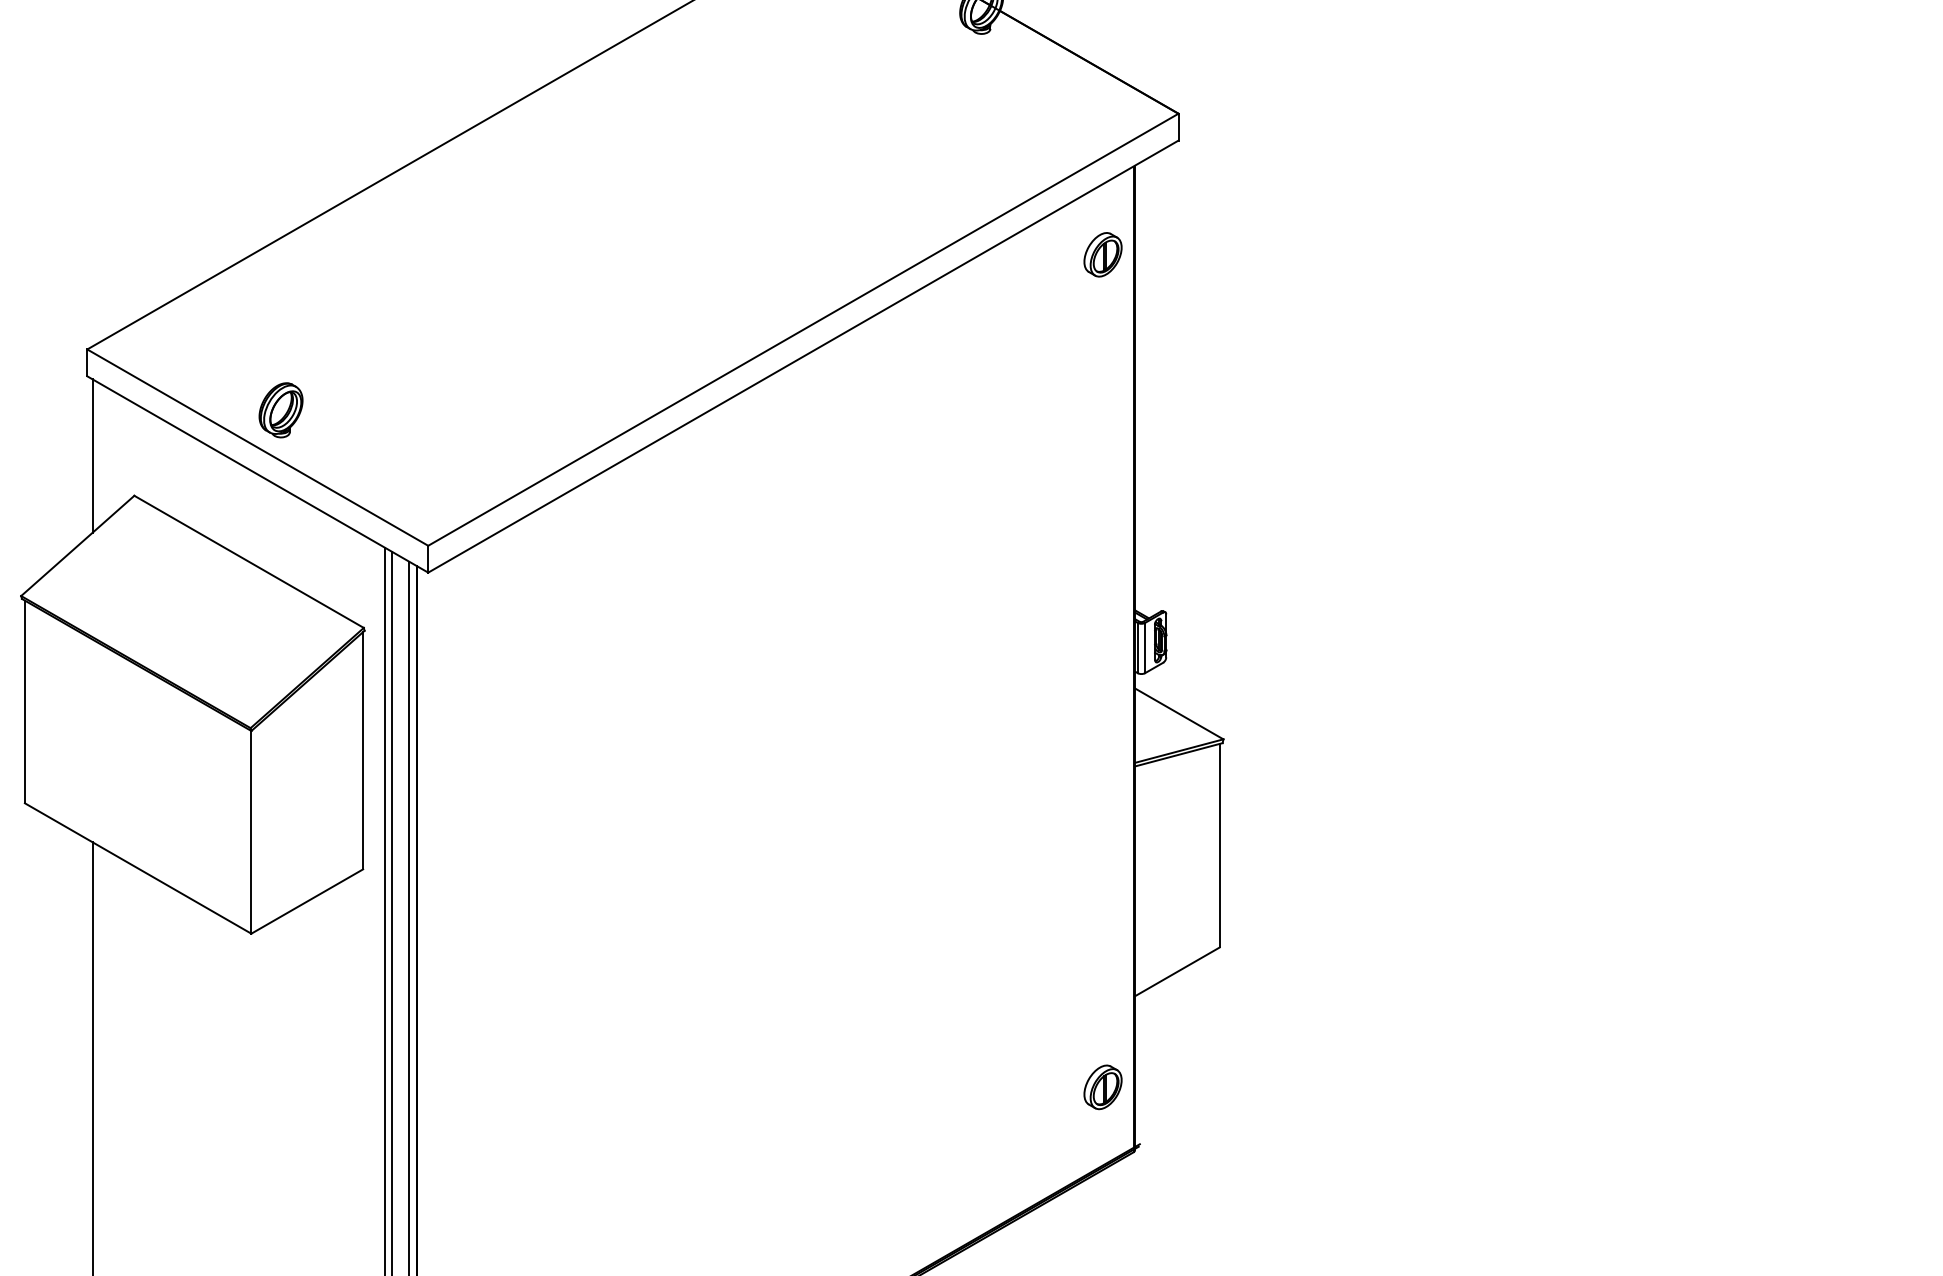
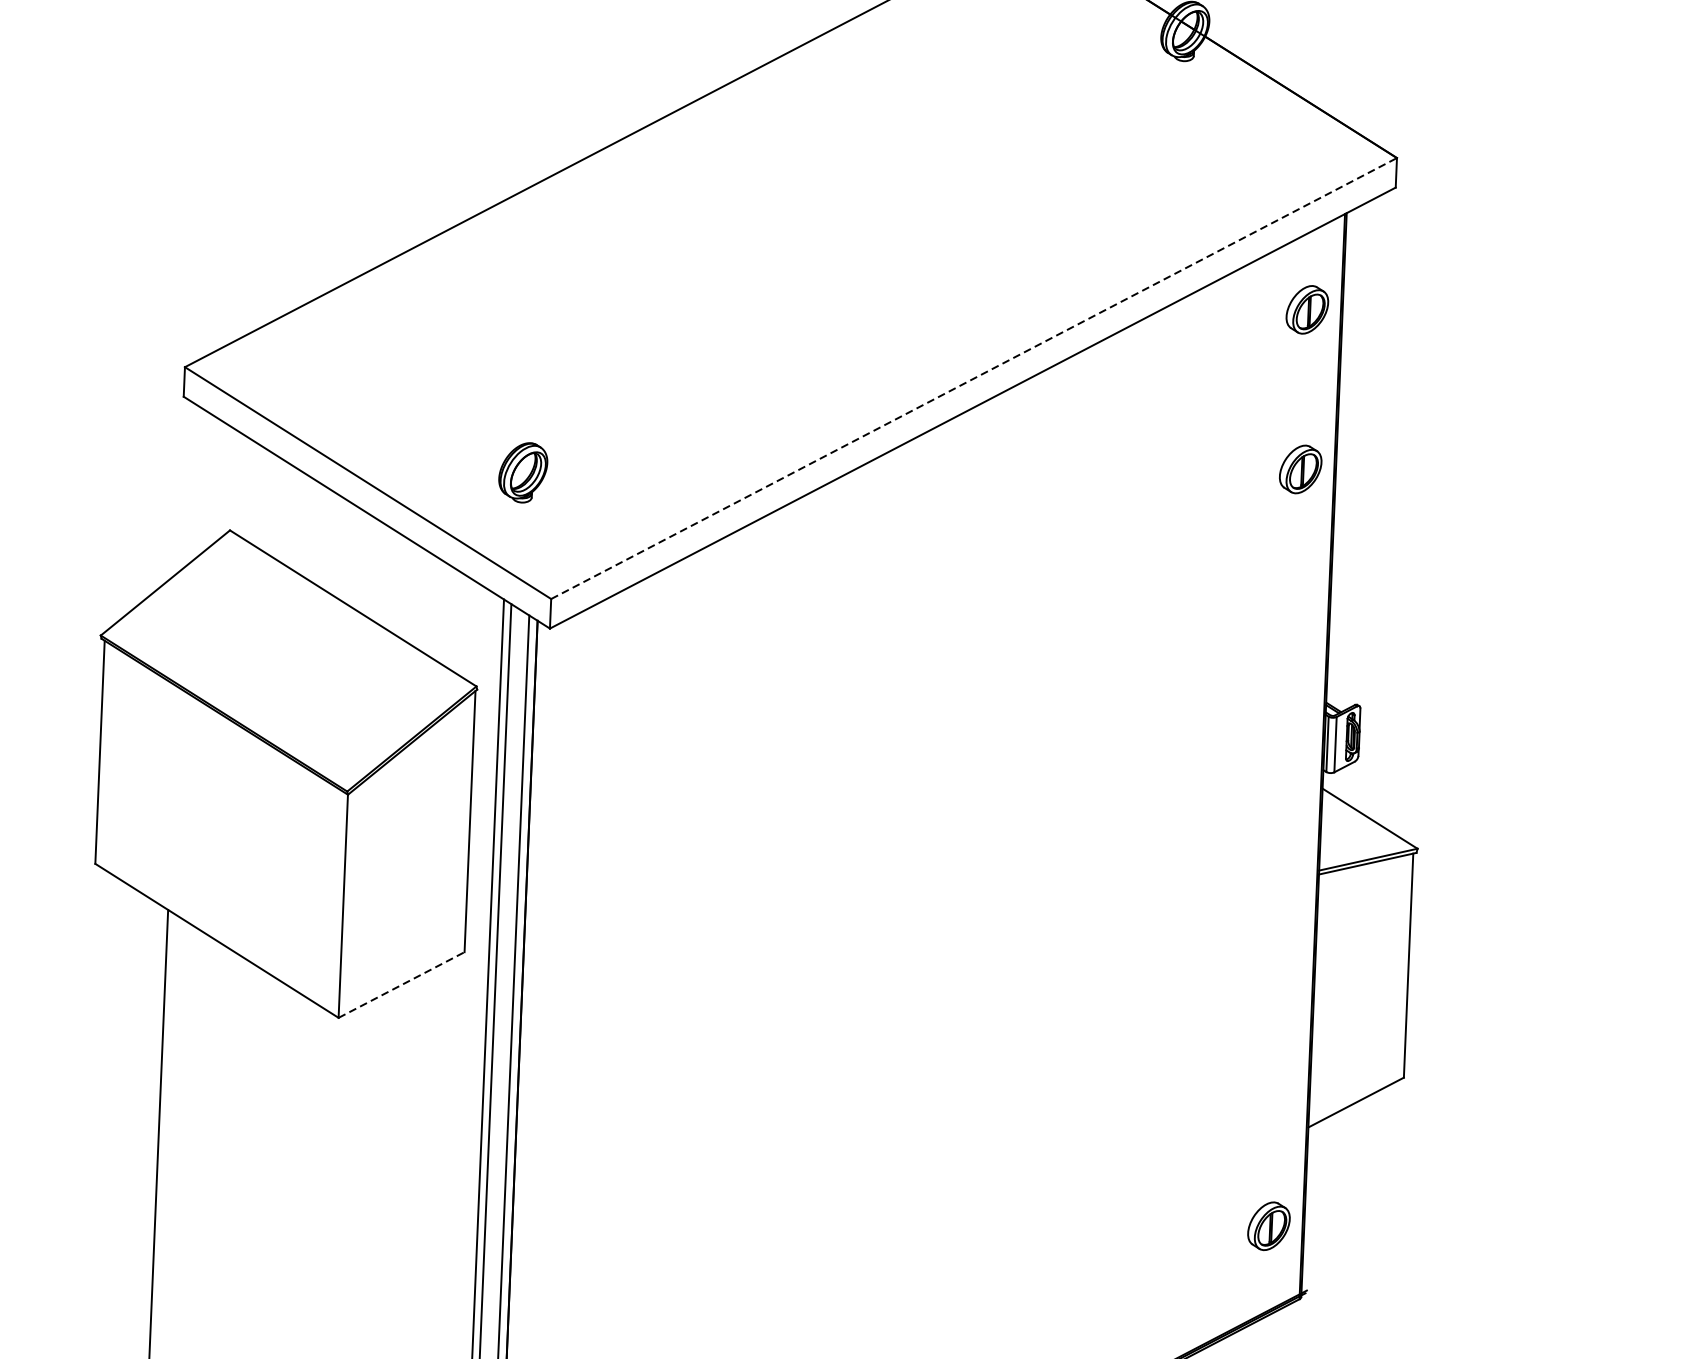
line: (803, 329) -> (974, 378), solid -> dashed
part: (1102, 399) -> (1300, 469), added
part: (280, 410) -> (522, 472), moved
line: (92, 455) -> (185, 484), removed
line: (307, 901) -> (401, 984), solid -> dashed

